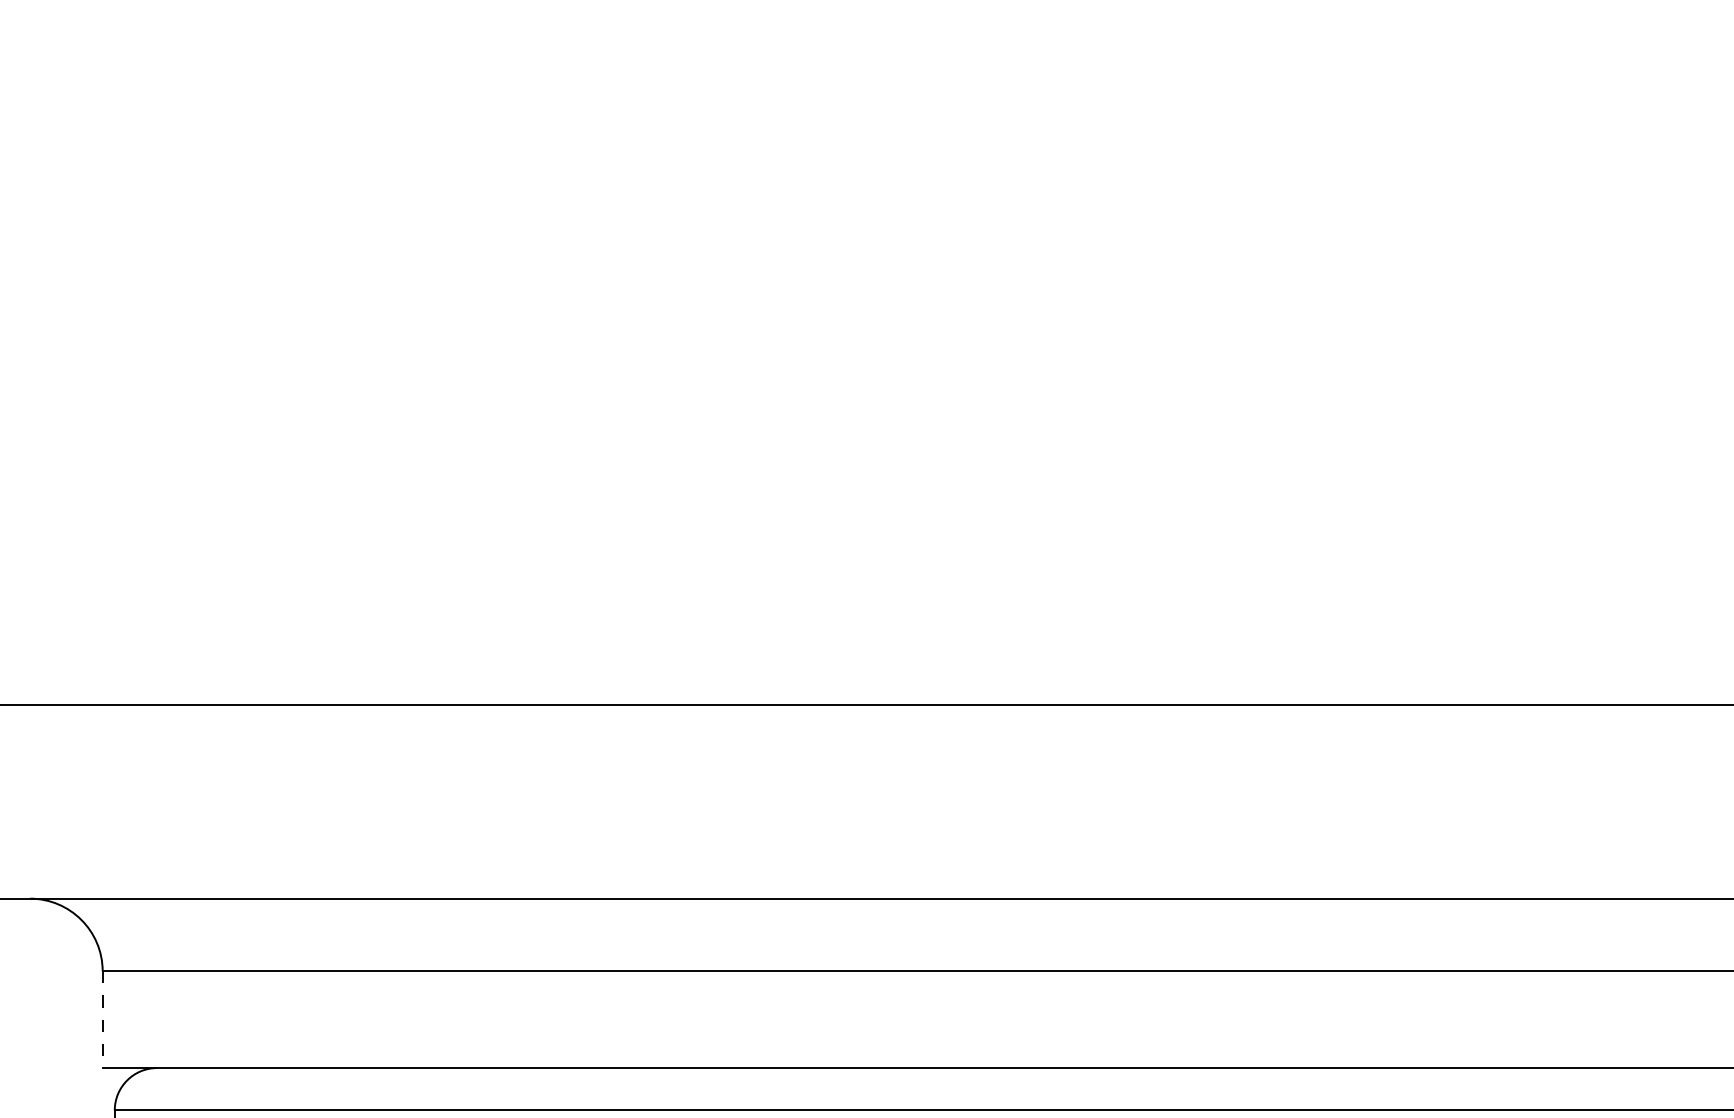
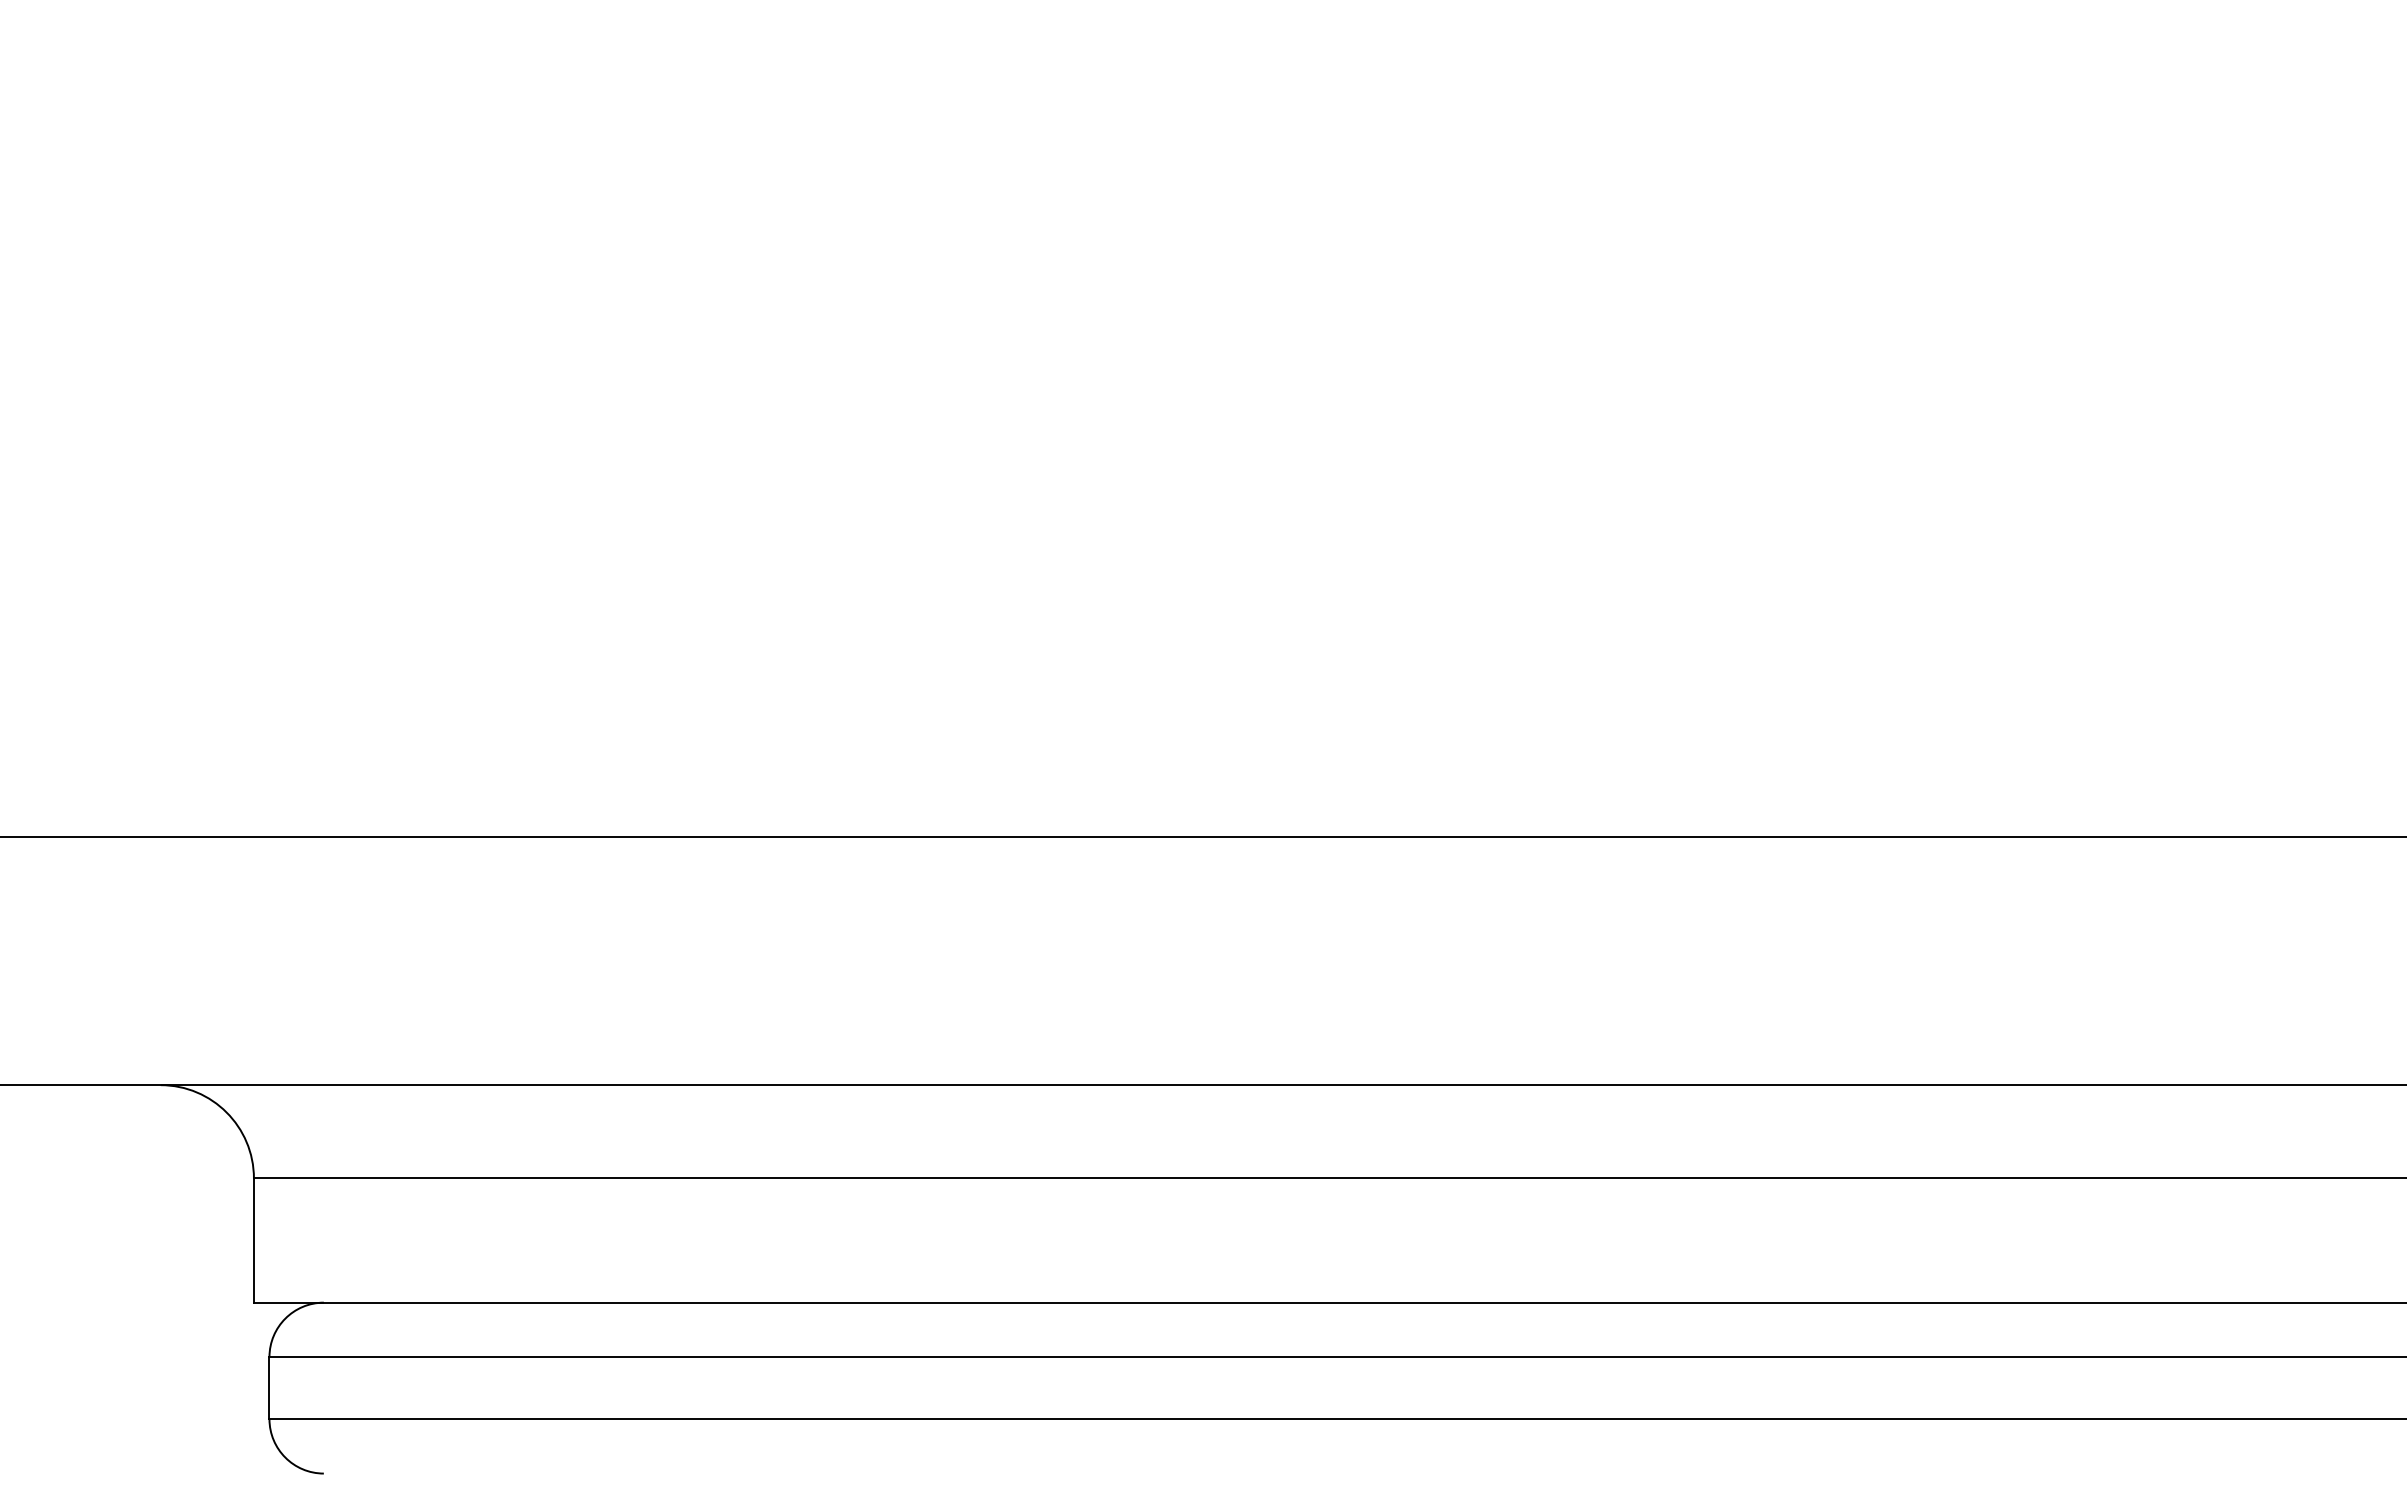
line: (102, 1020) -> (253, 1241), dashed -> solid

